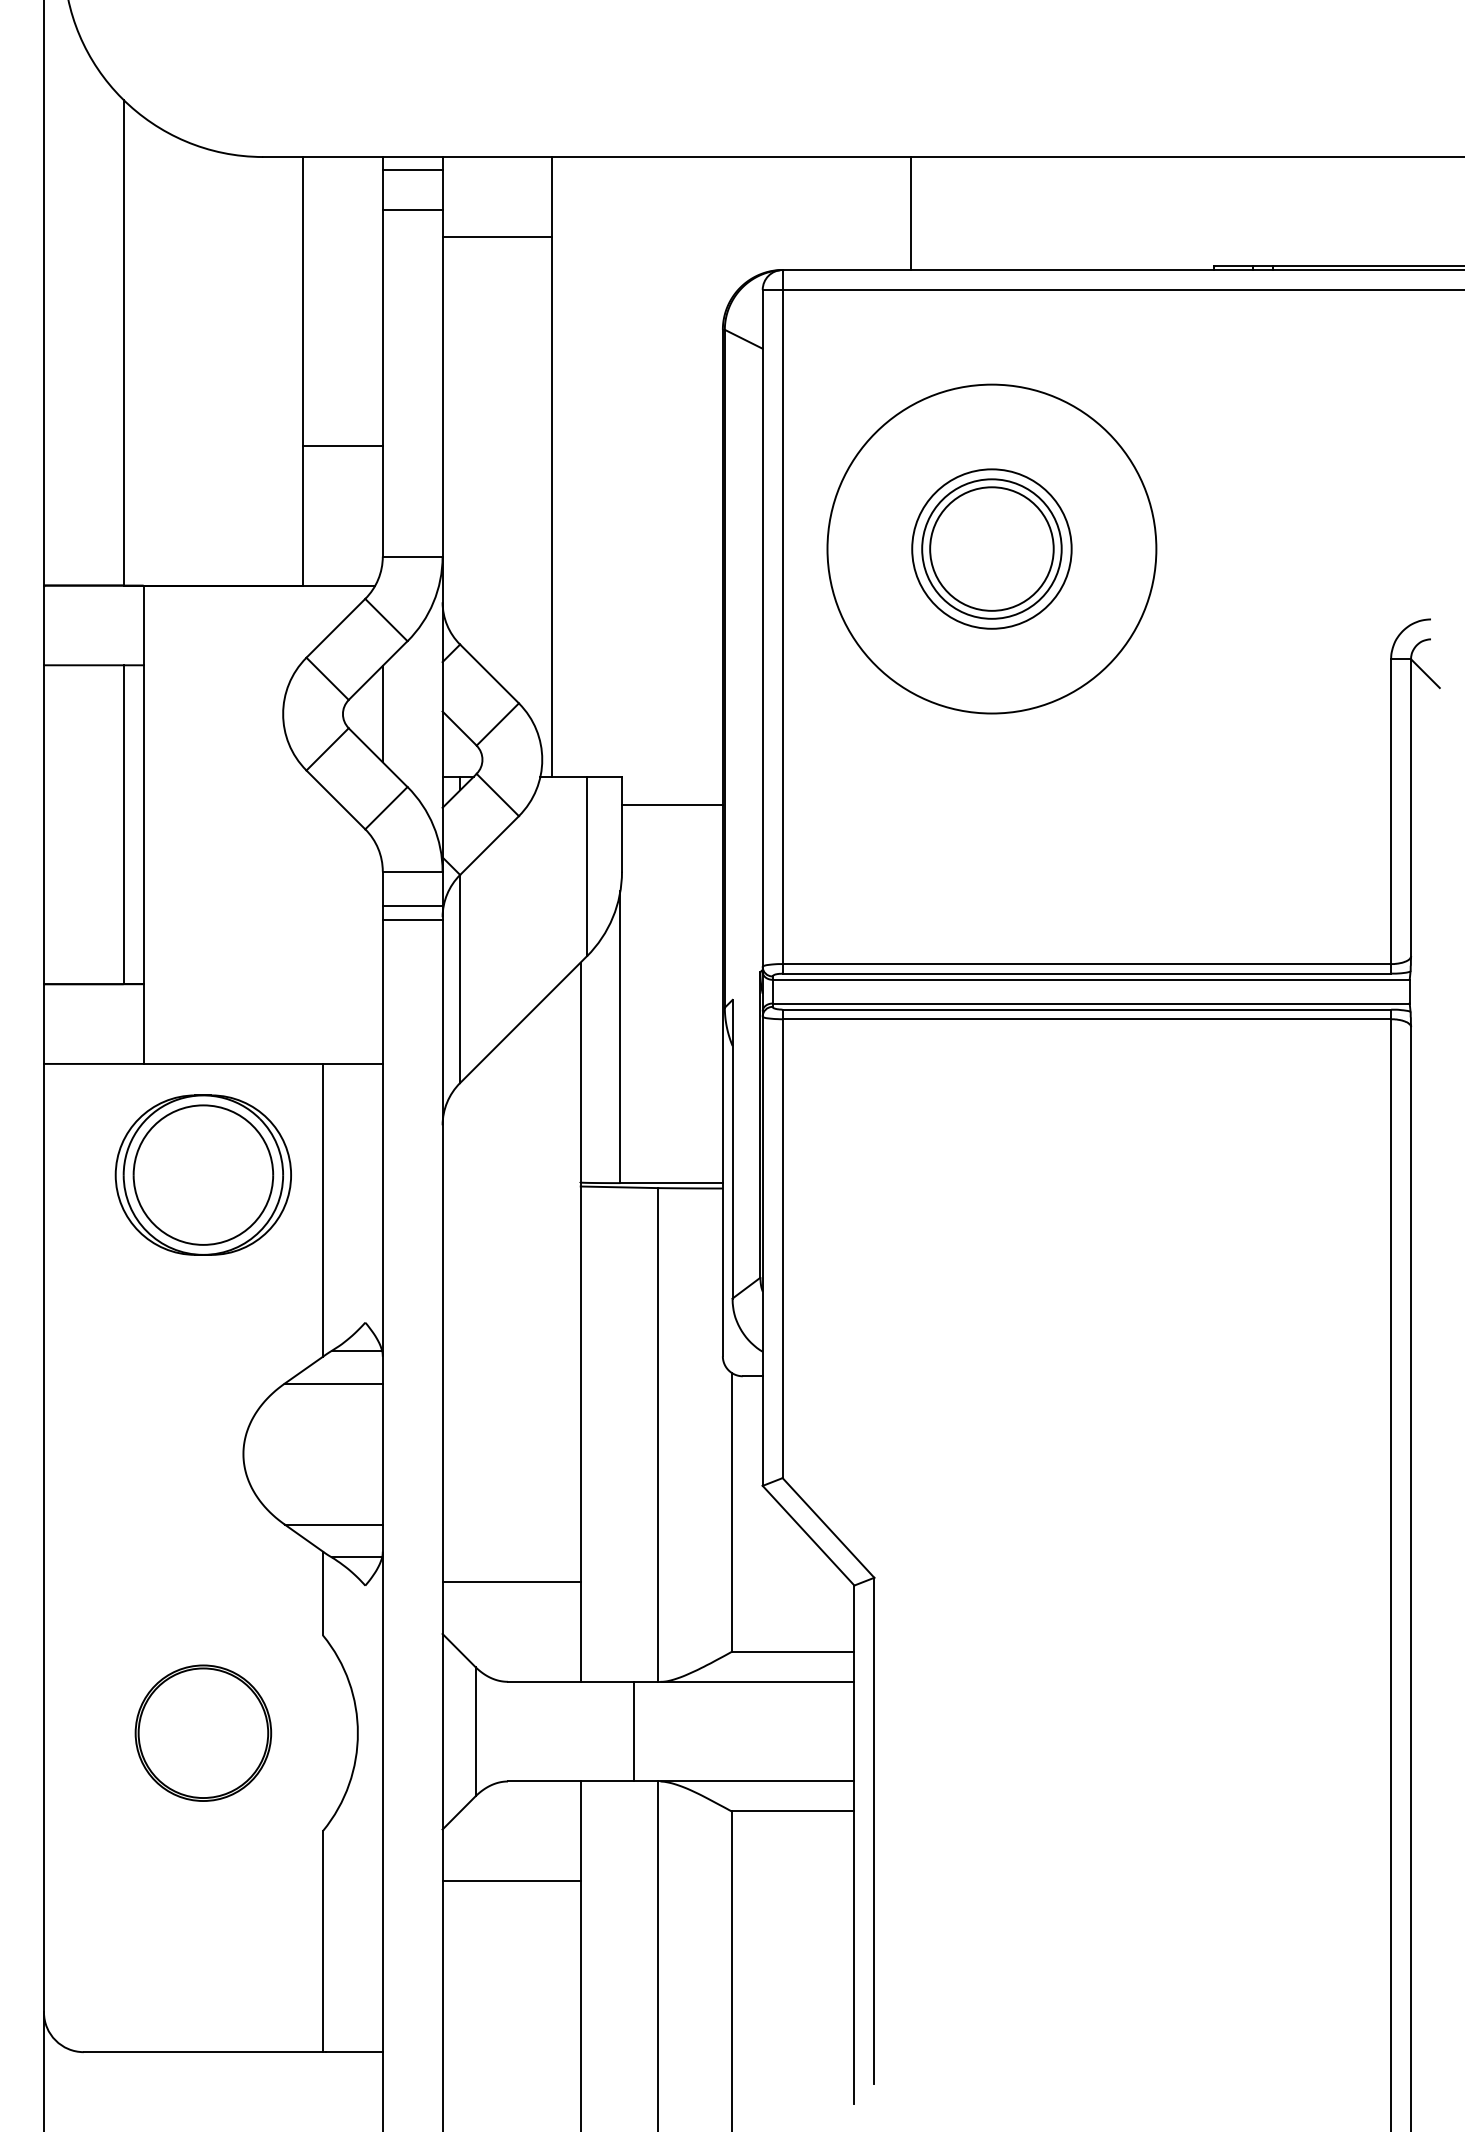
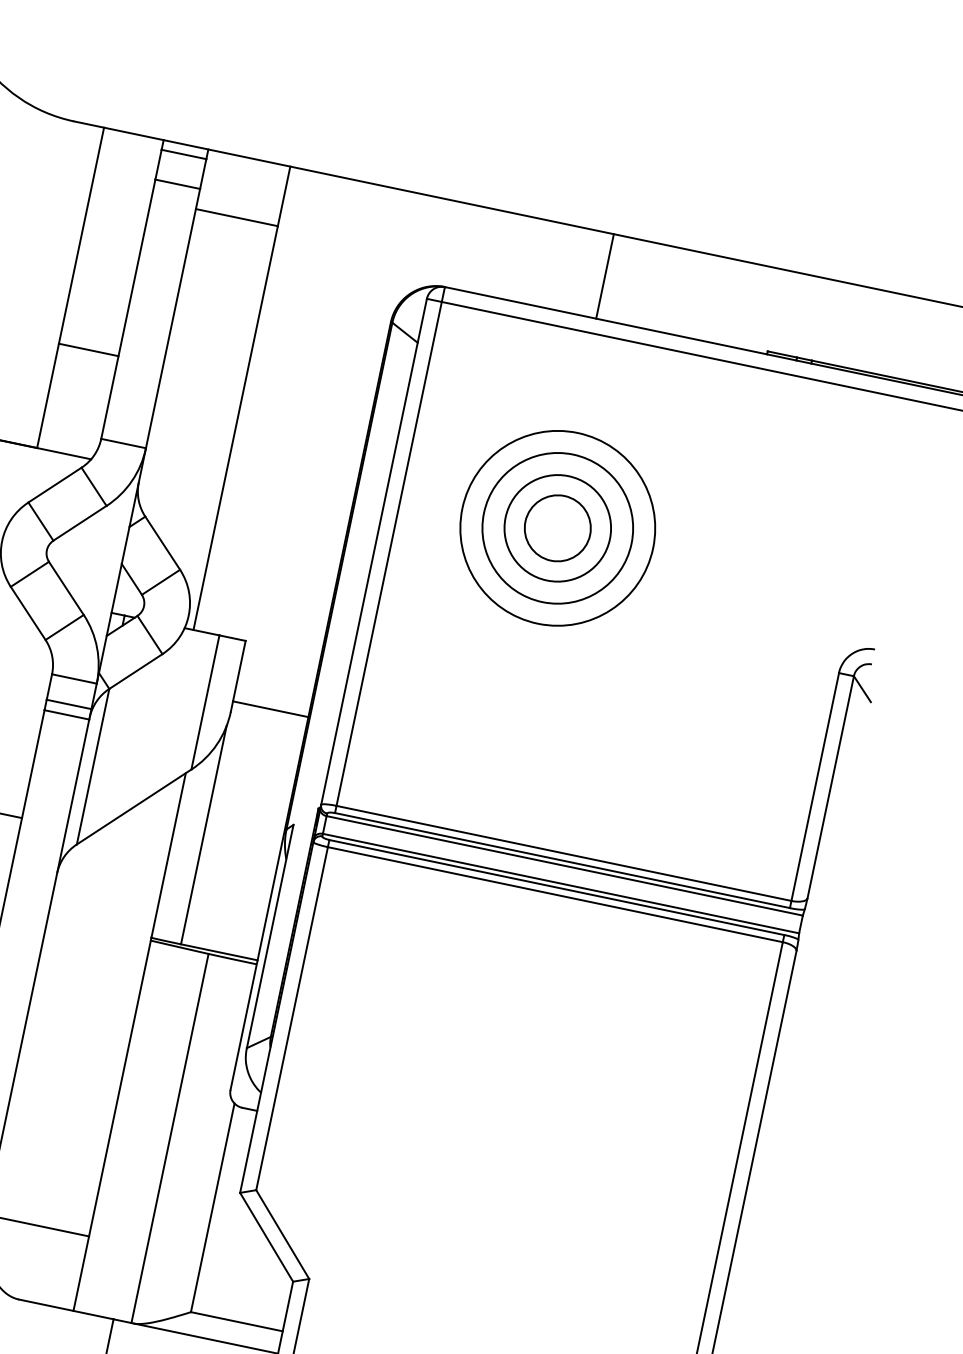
line: (911, 213) -> (605, 276), moved
circle: (991, 548) -> (557, 527), size x0.6
circle: (991, 548) -> (557, 527), size x0.7
circle: (991, 548) -> (557, 527), size x1.6
line: (382, 713) -> (76, 556), removed
line: (672, 804) -> (270, 709), moved

